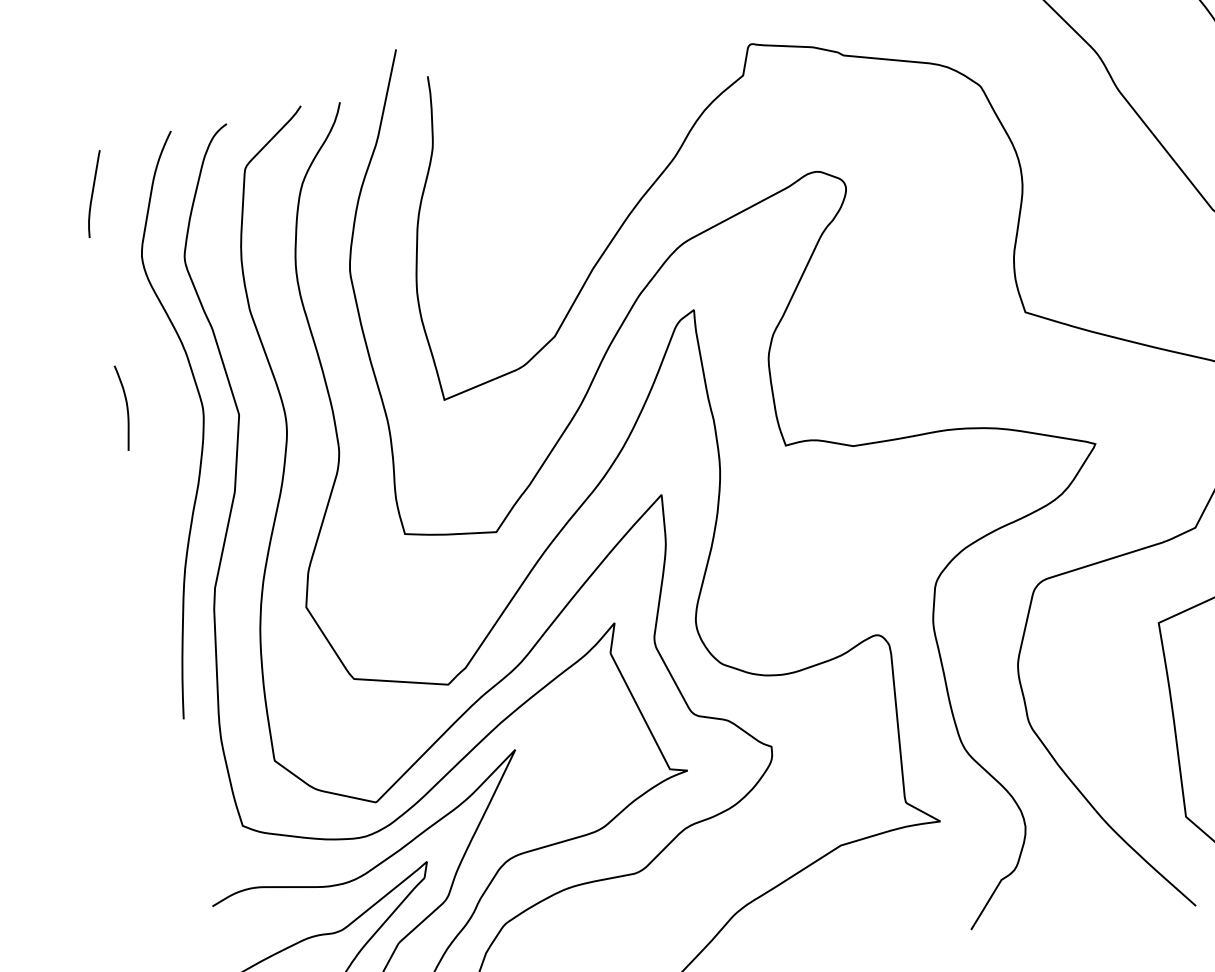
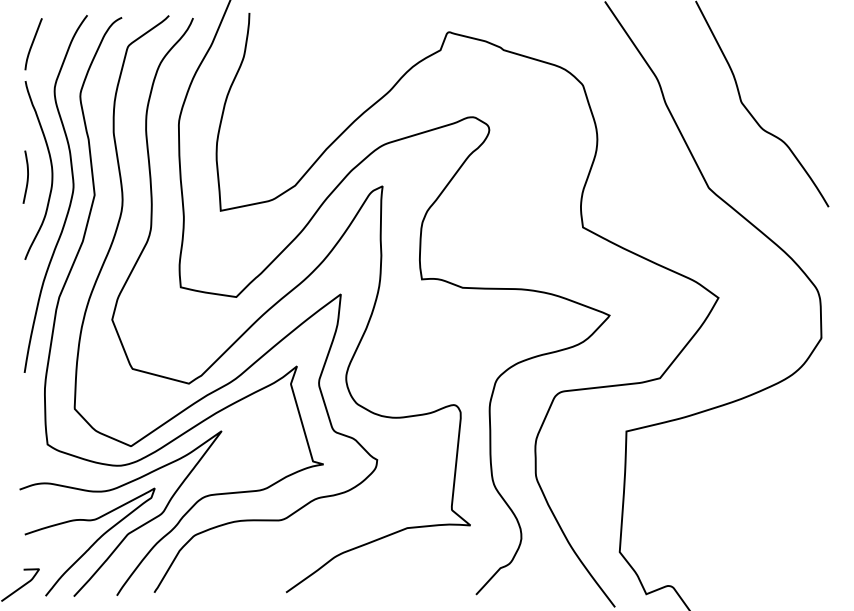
curve: (159, 381) -> (50, 165), added

